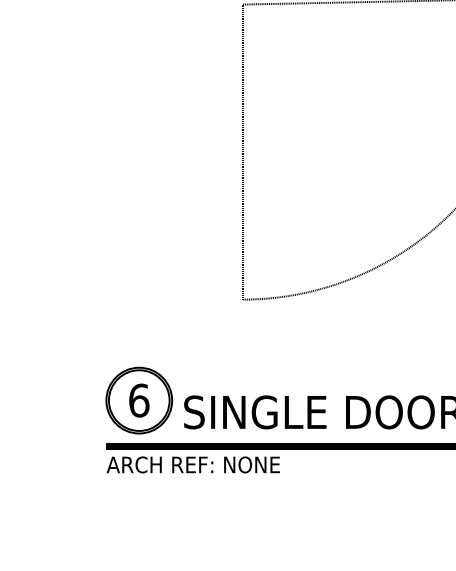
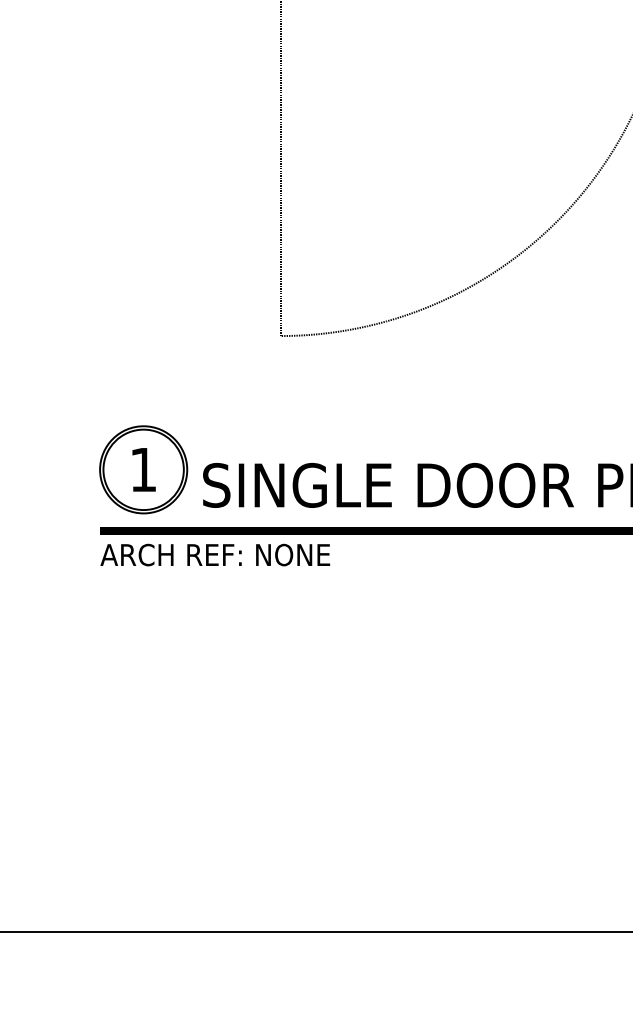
text: (139, 400) -> (143, 469), 6 -> 1

